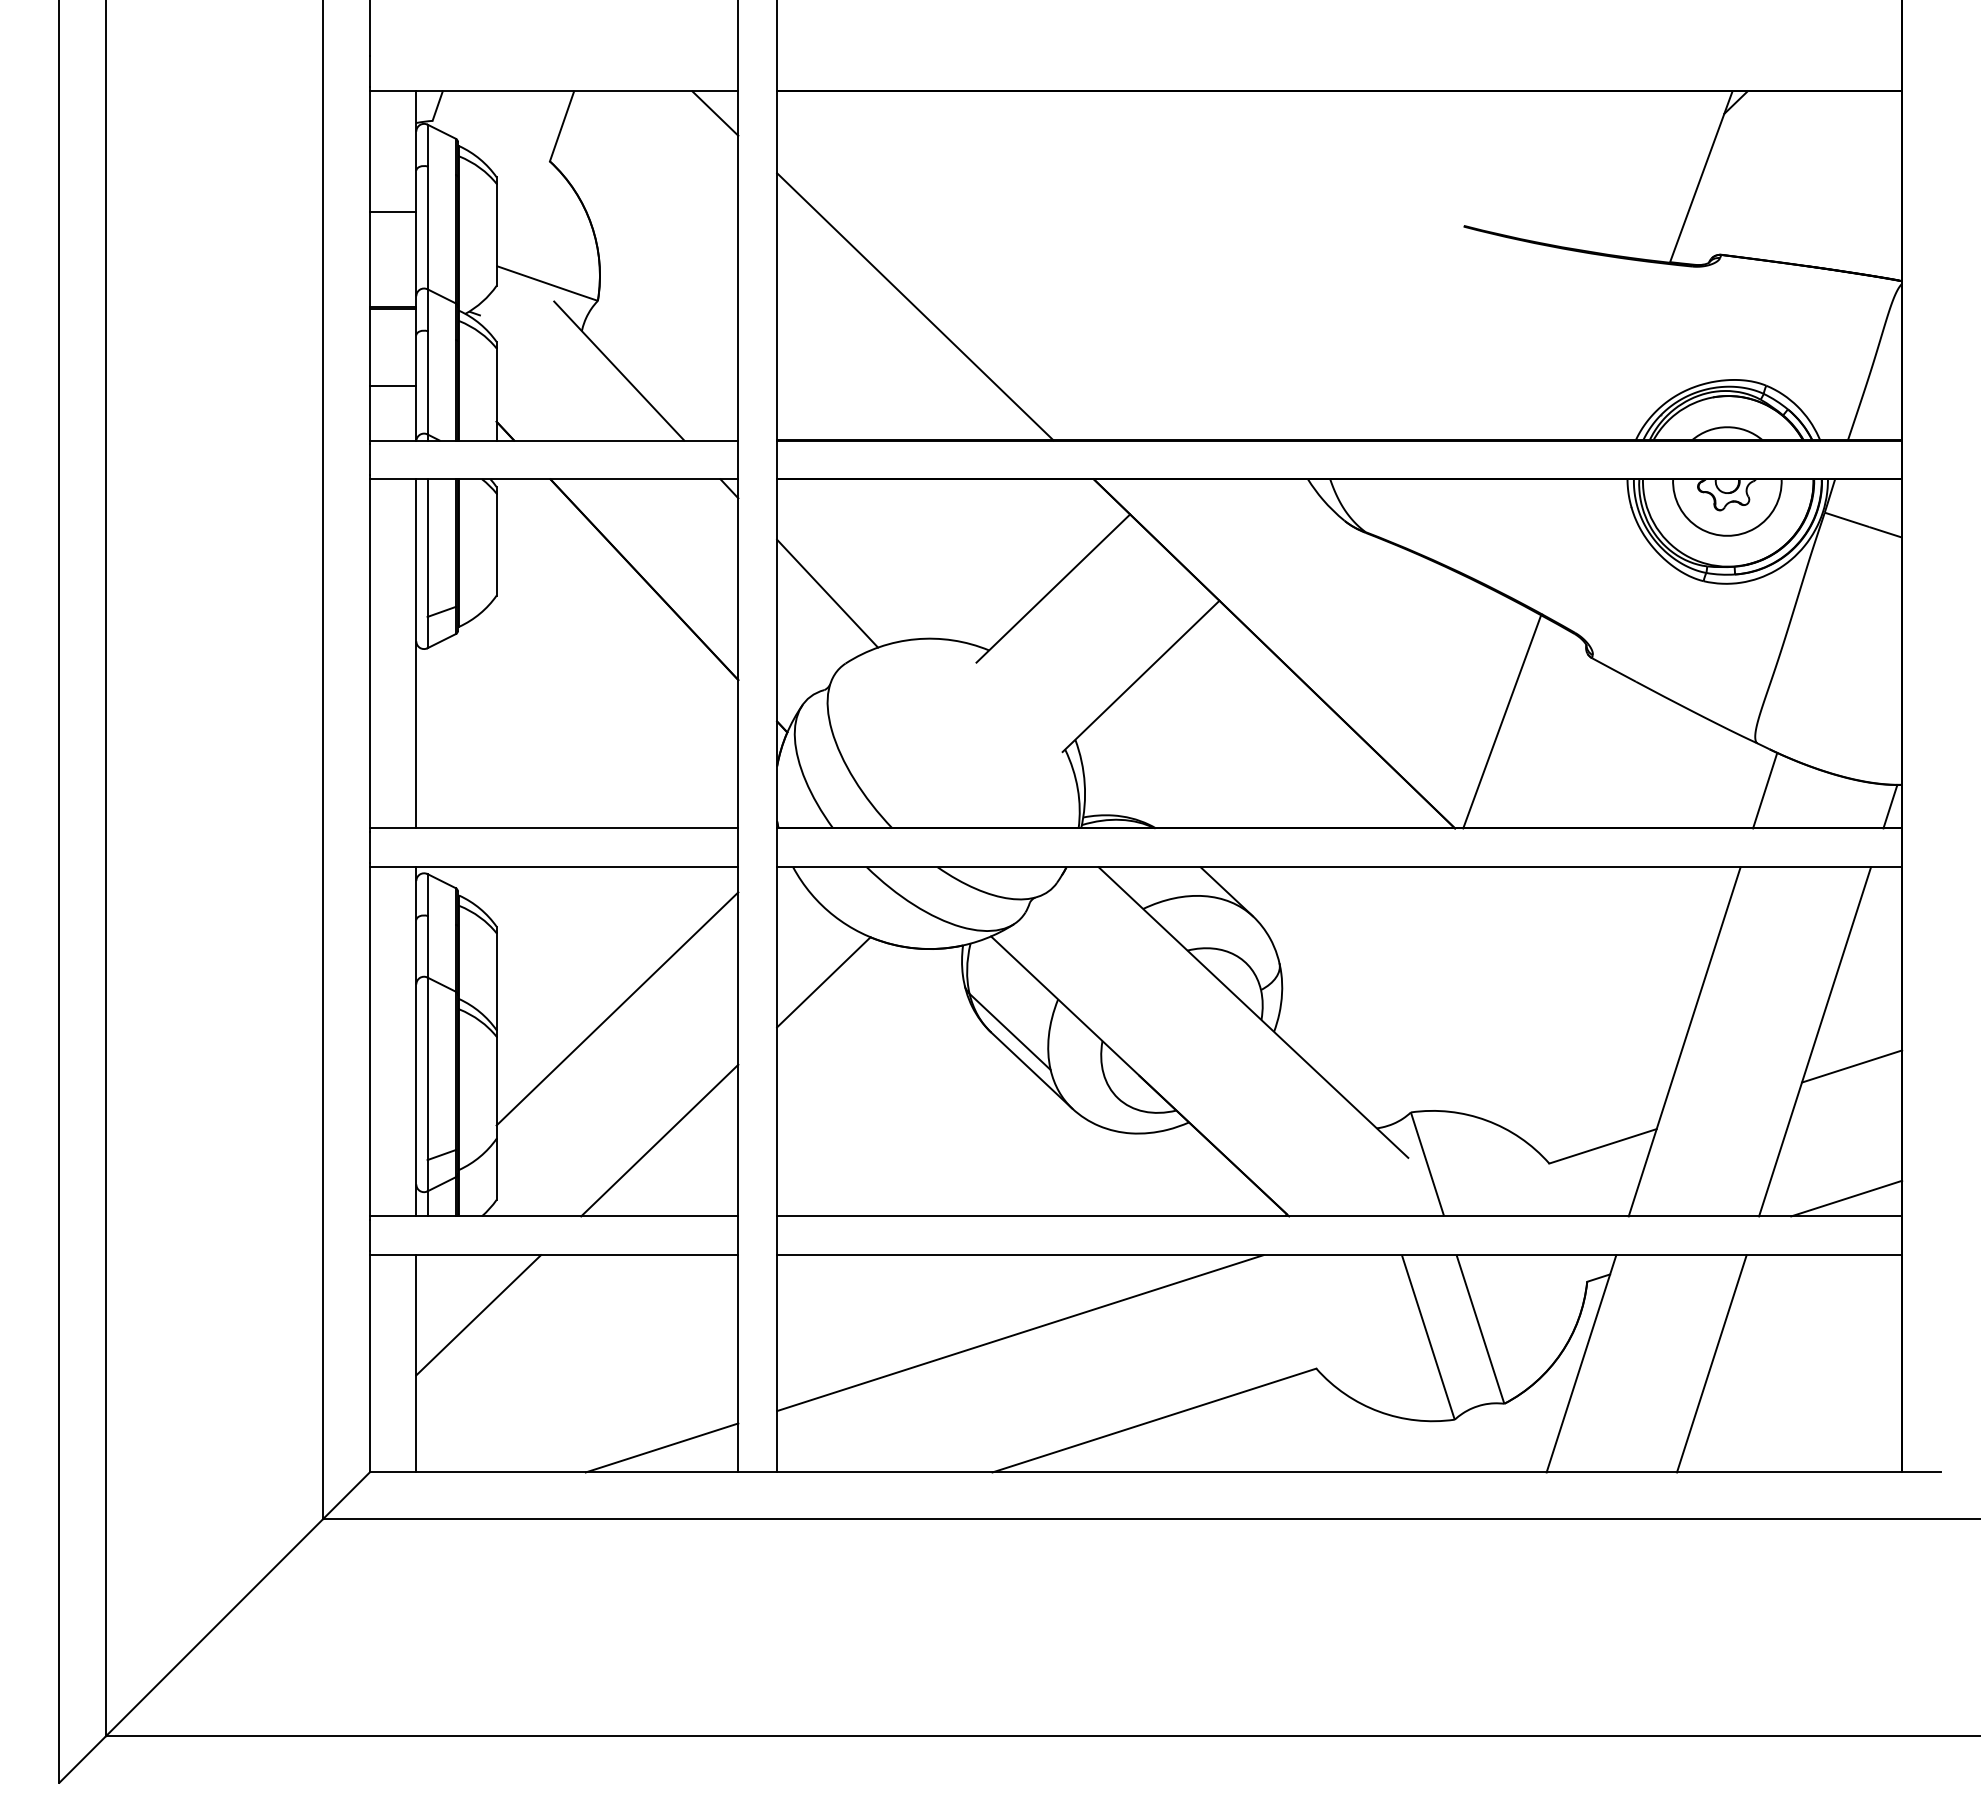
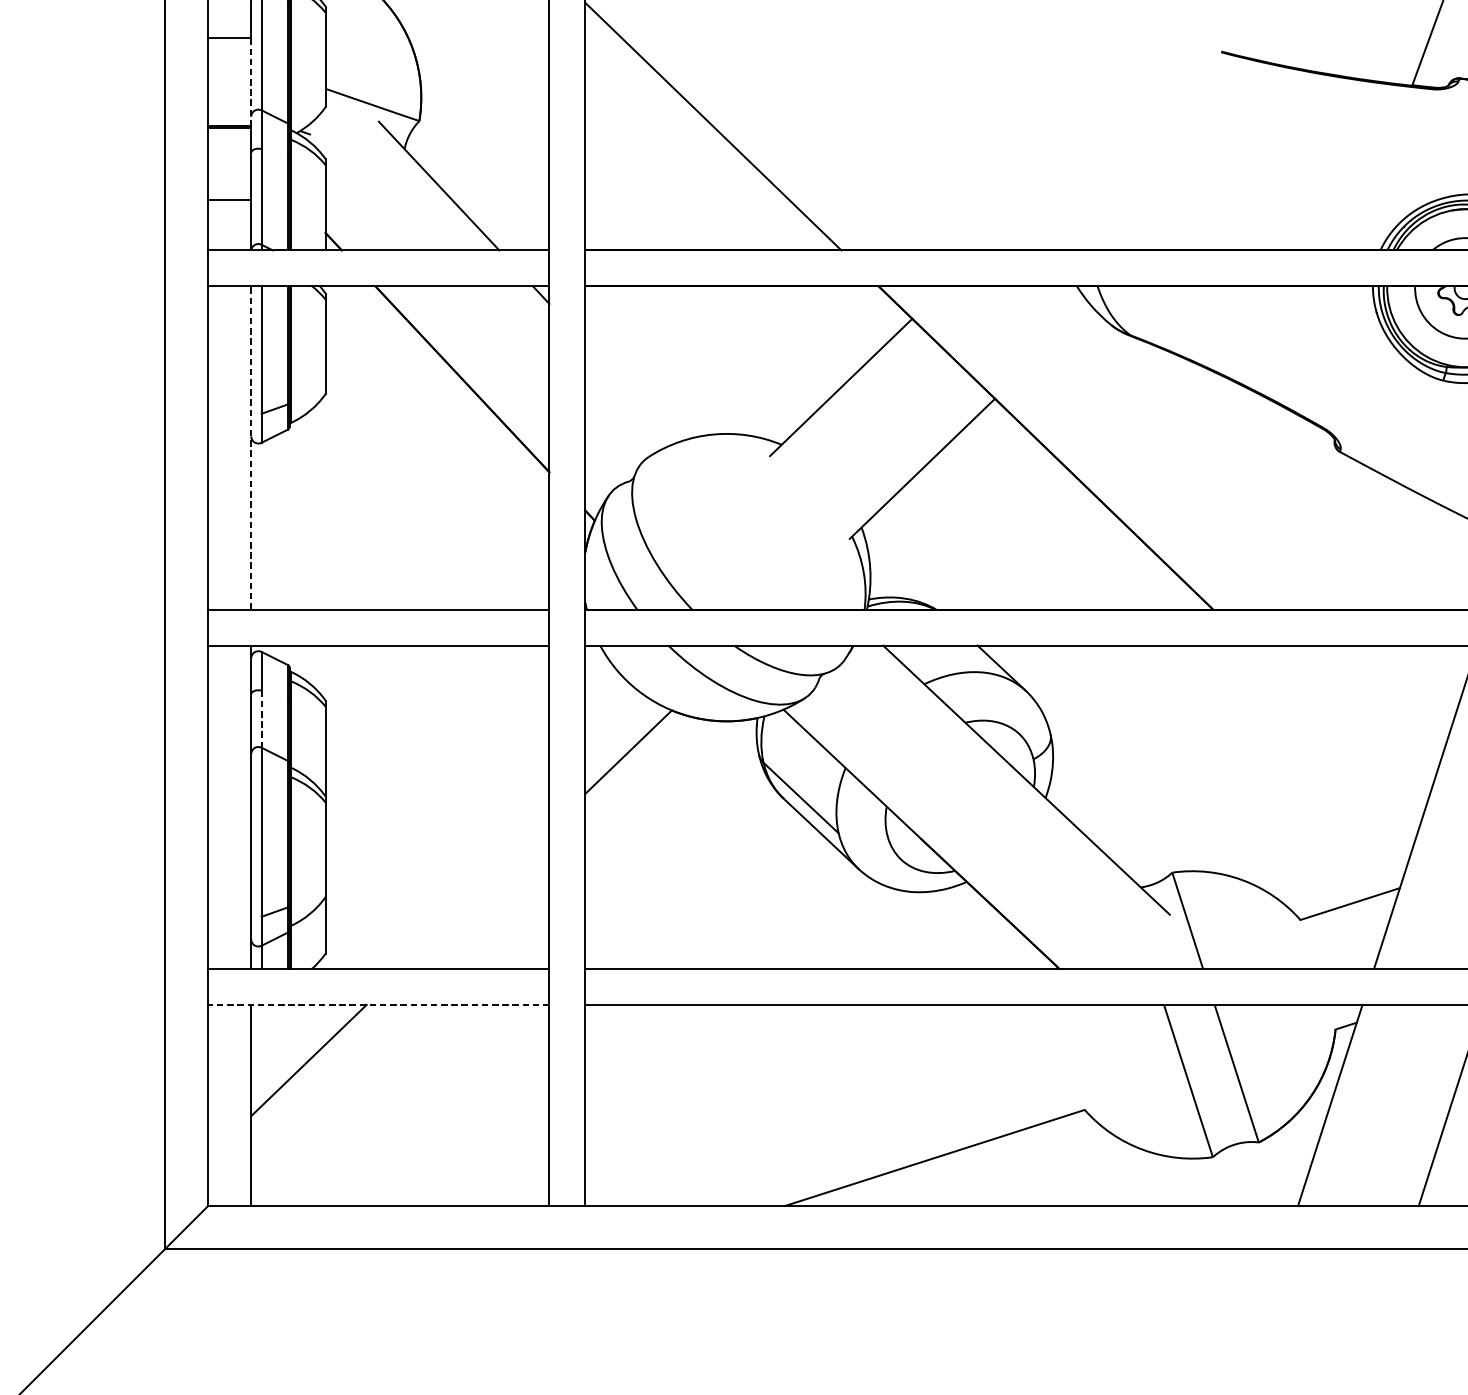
line: (416, 259) -> (251, 82), solid -> dashed
line: (827, 593) -> (632, 392), removed
line: (416, 653) -> (251, 447), solid -> dashed
line: (1502, 721) -> (1257, 510), removed
line: (427, 946) -> (261, 718), solid -> dashed
line: (617, 1008) -> (437, 776), removed
line: (659, 1140) -> (476, 898), removed
line: (553, 1255) -> (378, 1005), solid -> dashed
line: (1020, 1333) -> (810, 1077), removed
line: (661, 1447) -> (478, 1182), removed

